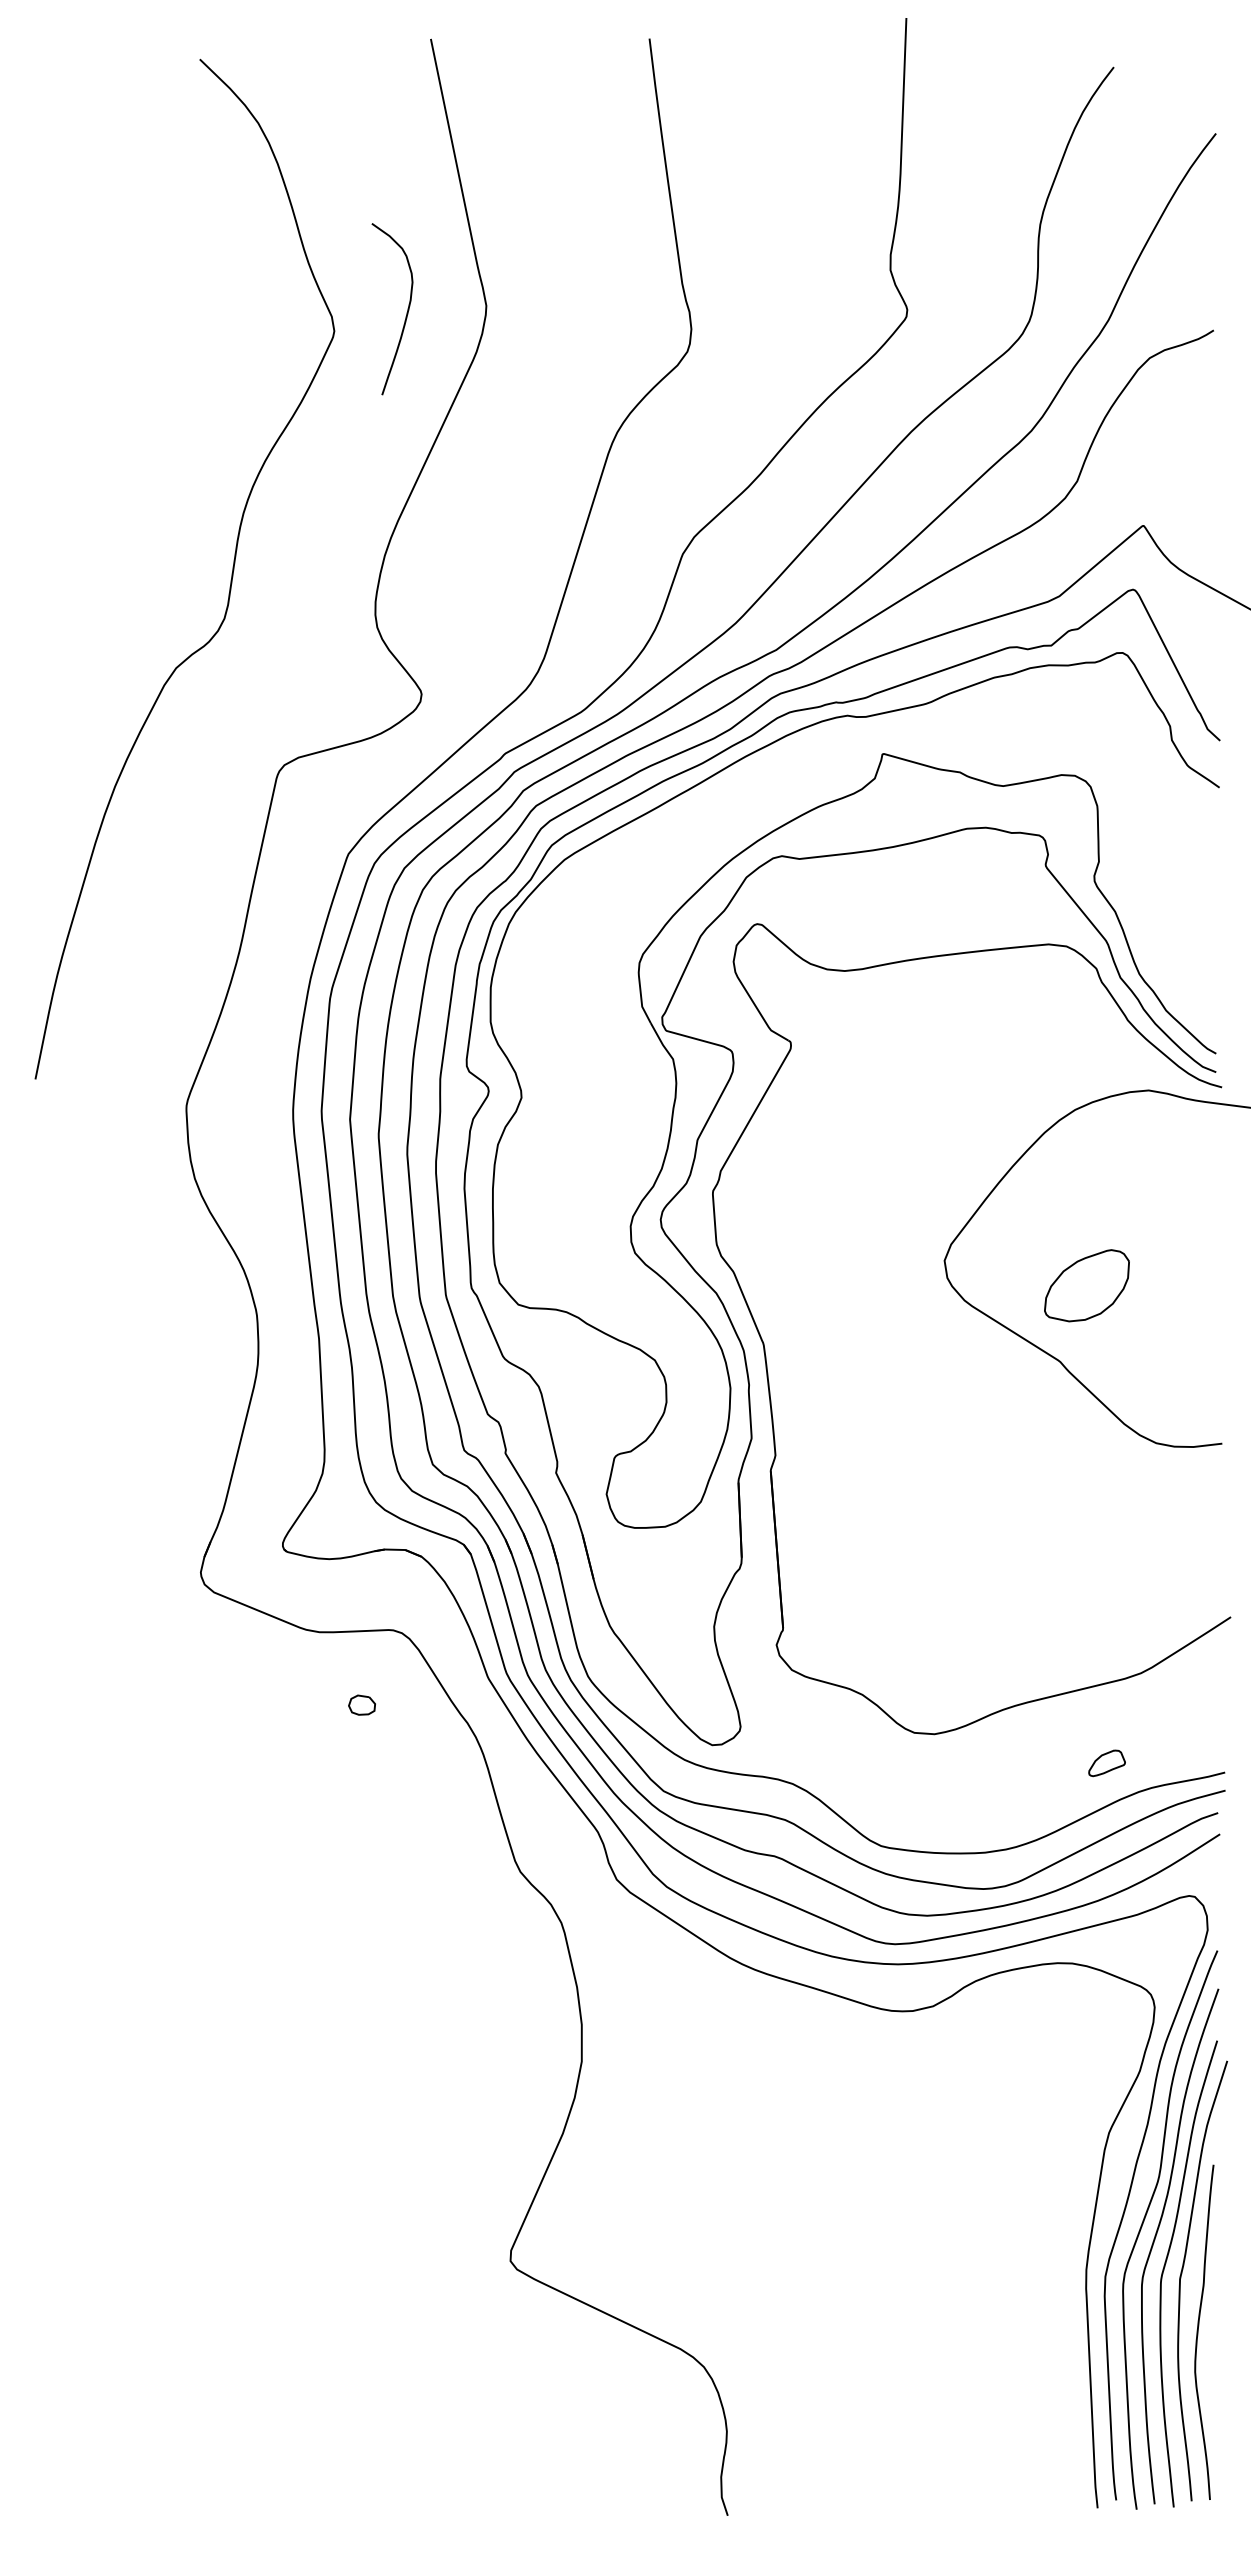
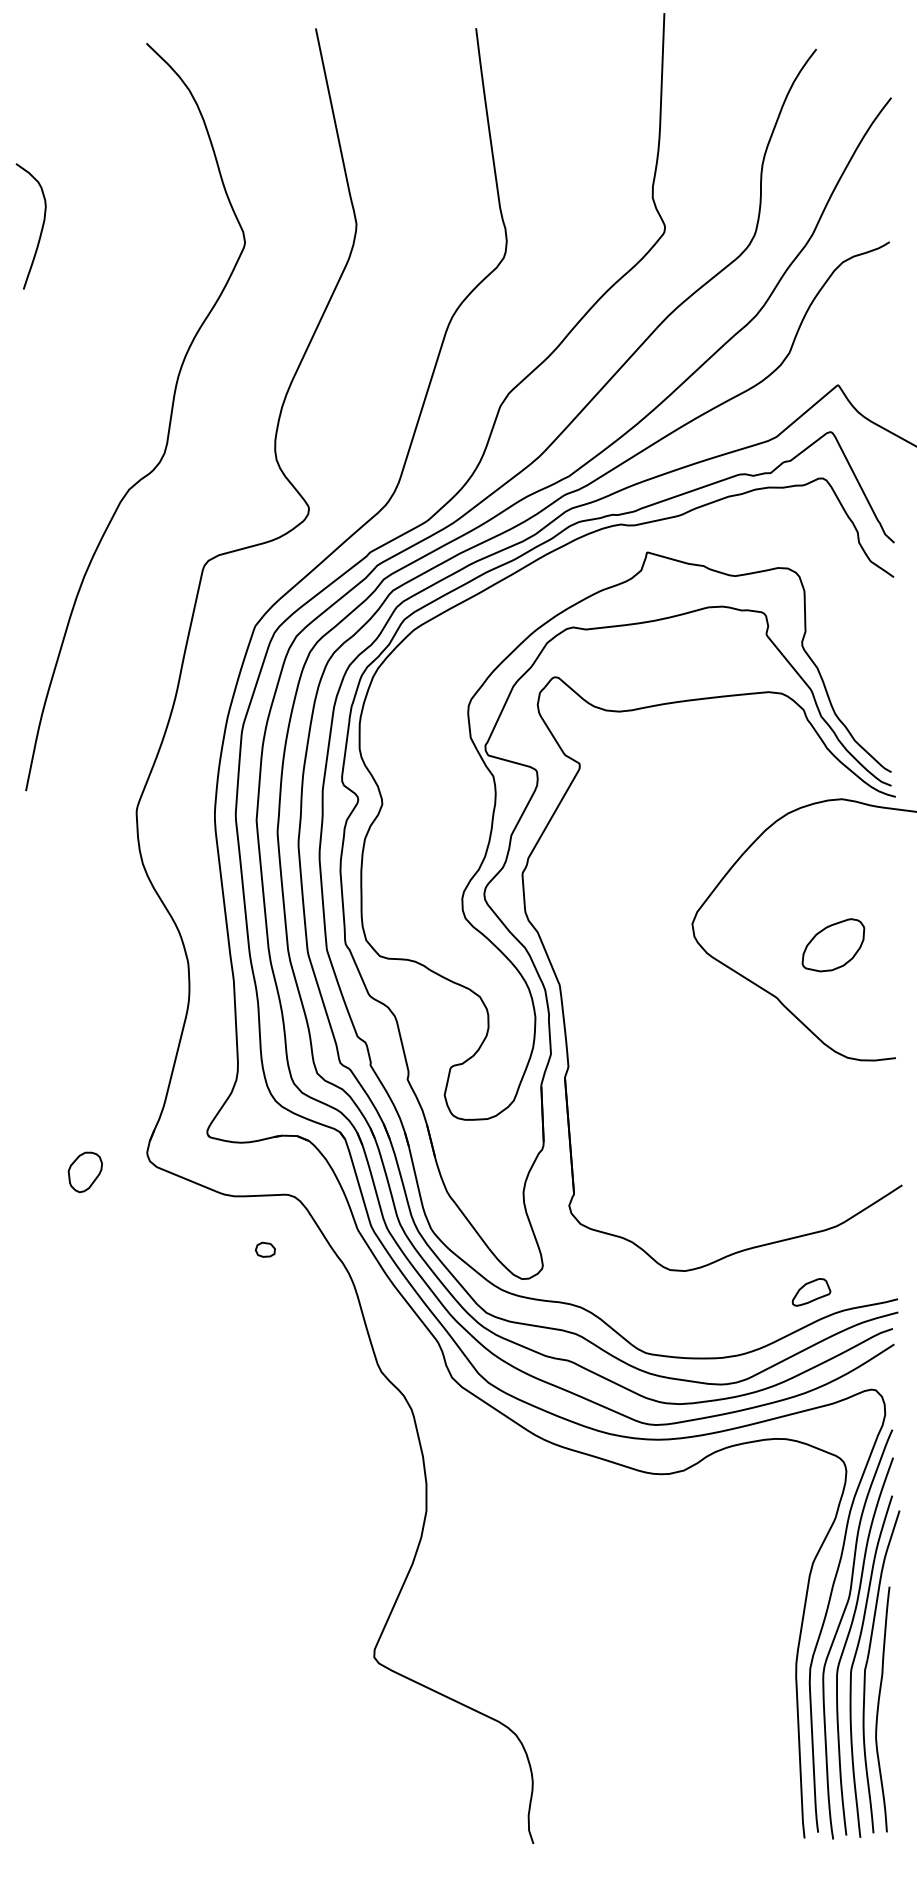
curve: (406, 312) -> (41, 228), moved
part: (1086, 1285) -> (833, 945), moved
part: (116, 1599) -> (85, 1172), added
part: (1106, 1763) -> (811, 1292), size x1.43

